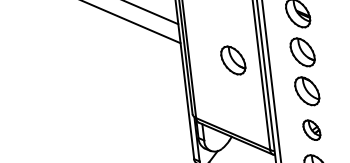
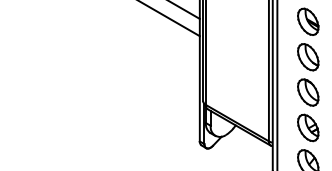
part: (233, 60) -> (245, 57), removed
part: (312, 129) -> (308, 127), size x1.43

